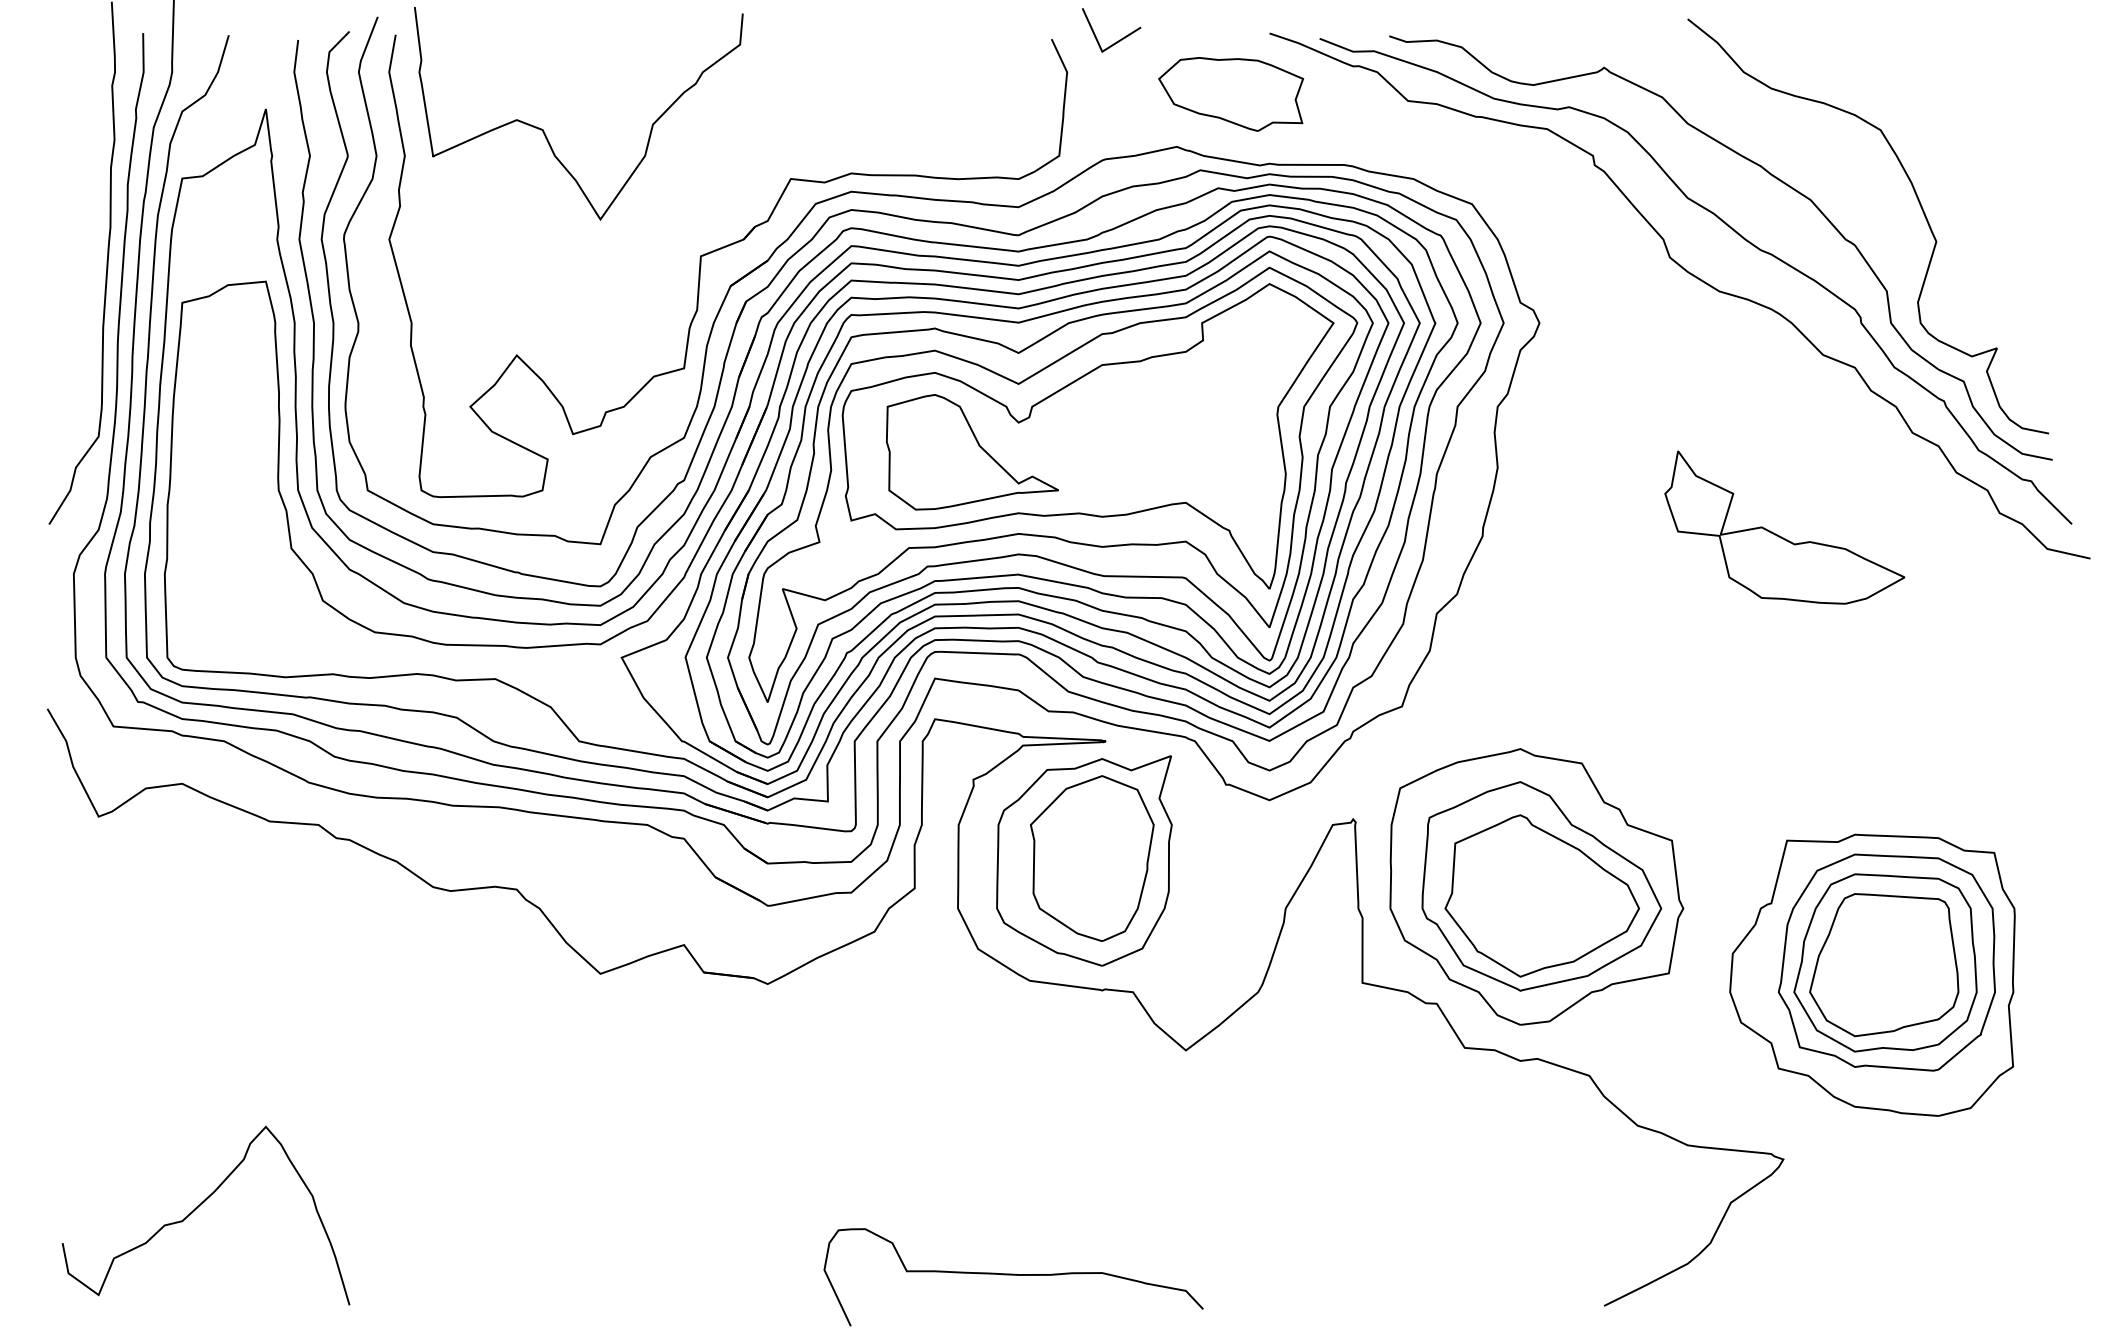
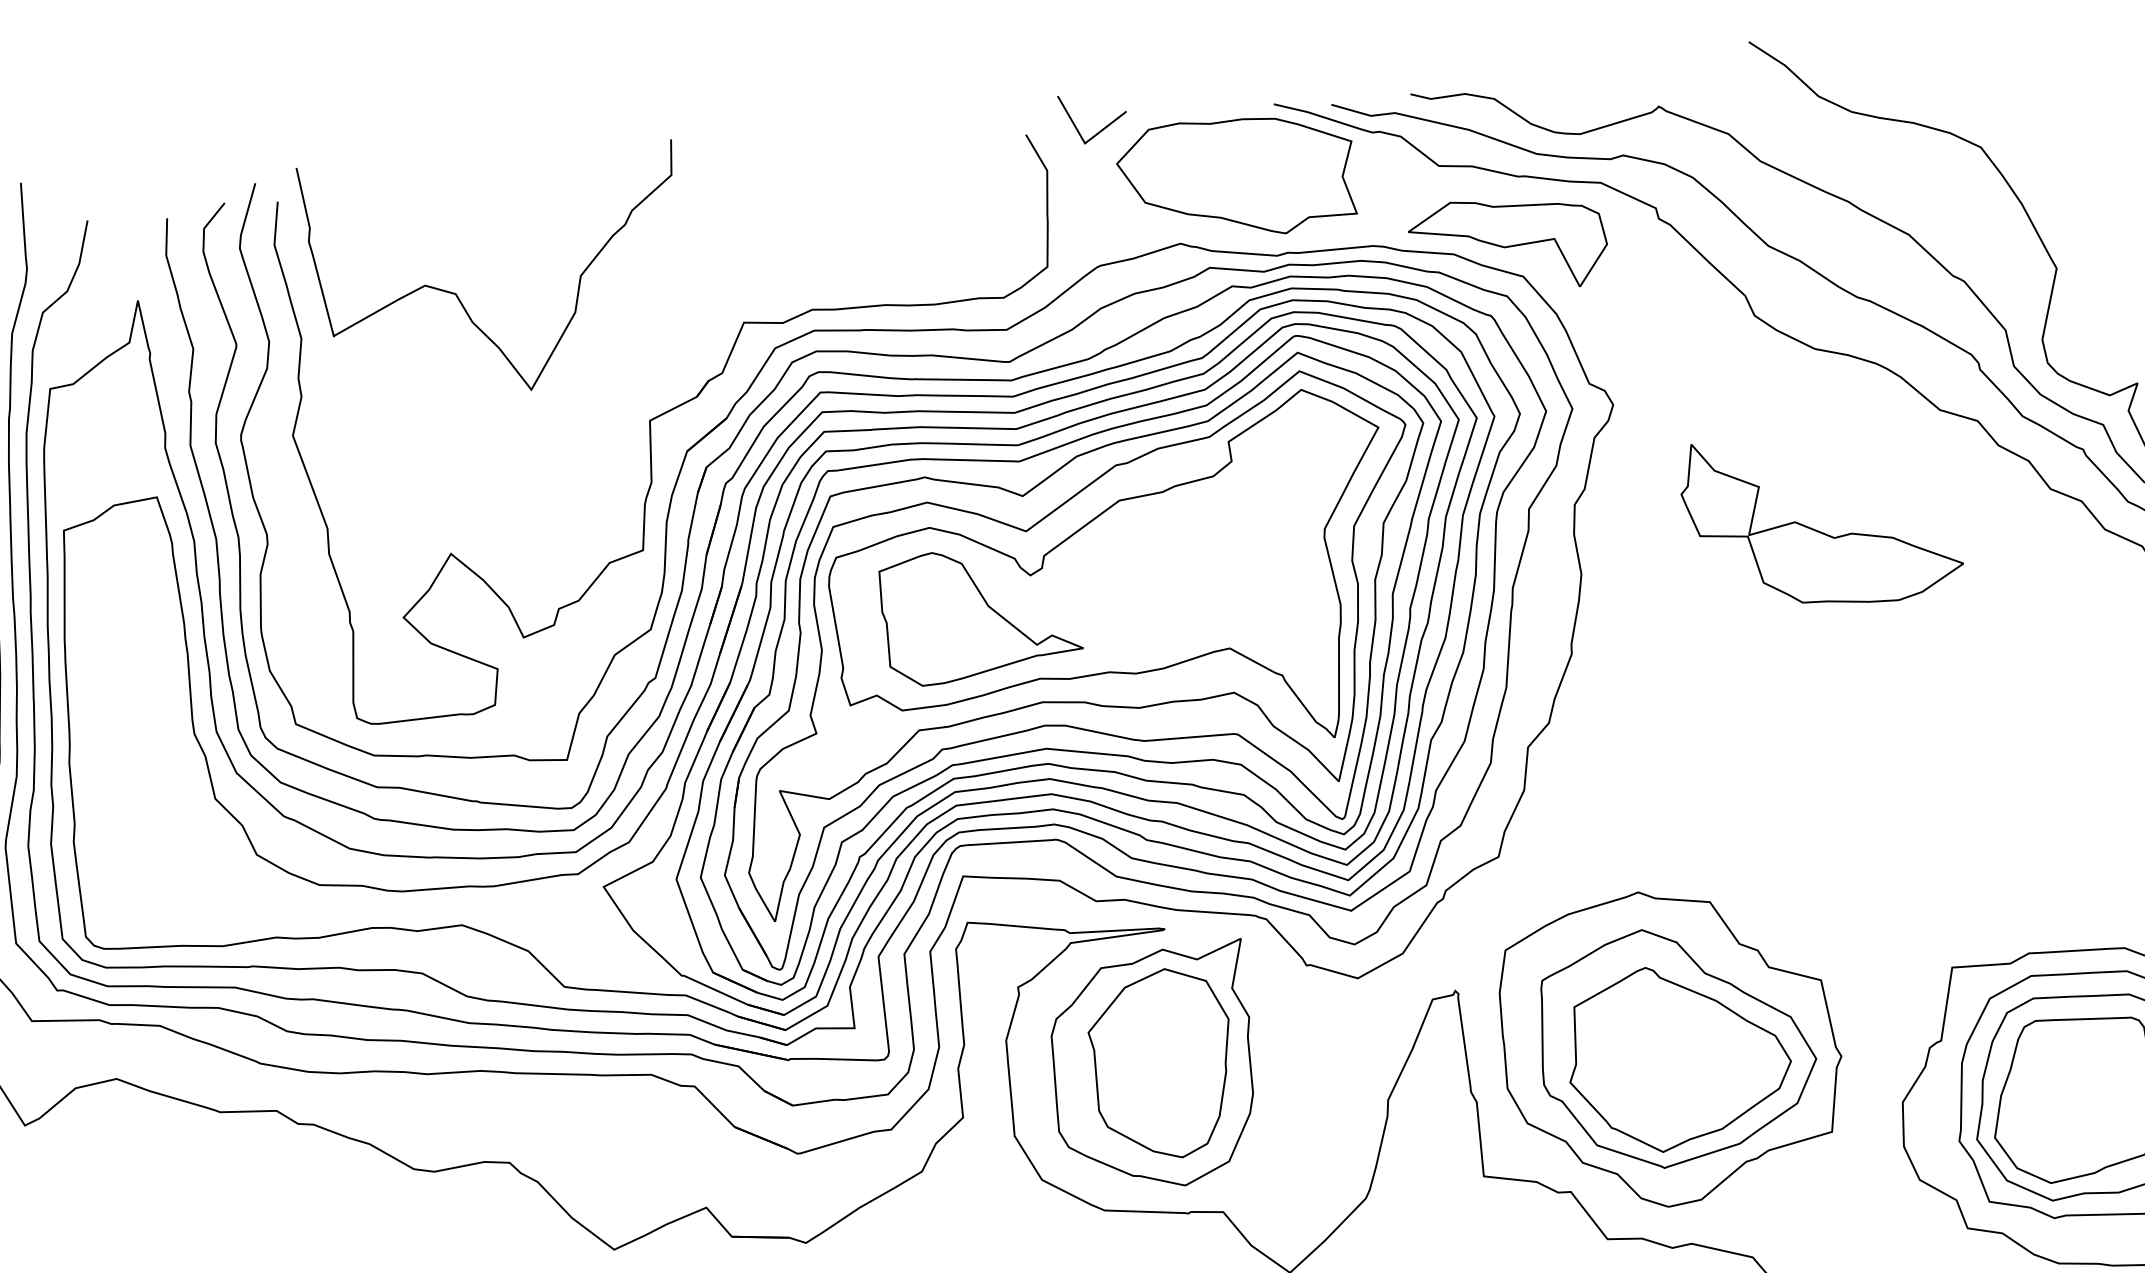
part: (1230, 94) -> (1235, 178), size x1.43
part: (1461, 175) -> (1508, 245), added
part: (1779, 535) -> (1816, 529), moved

